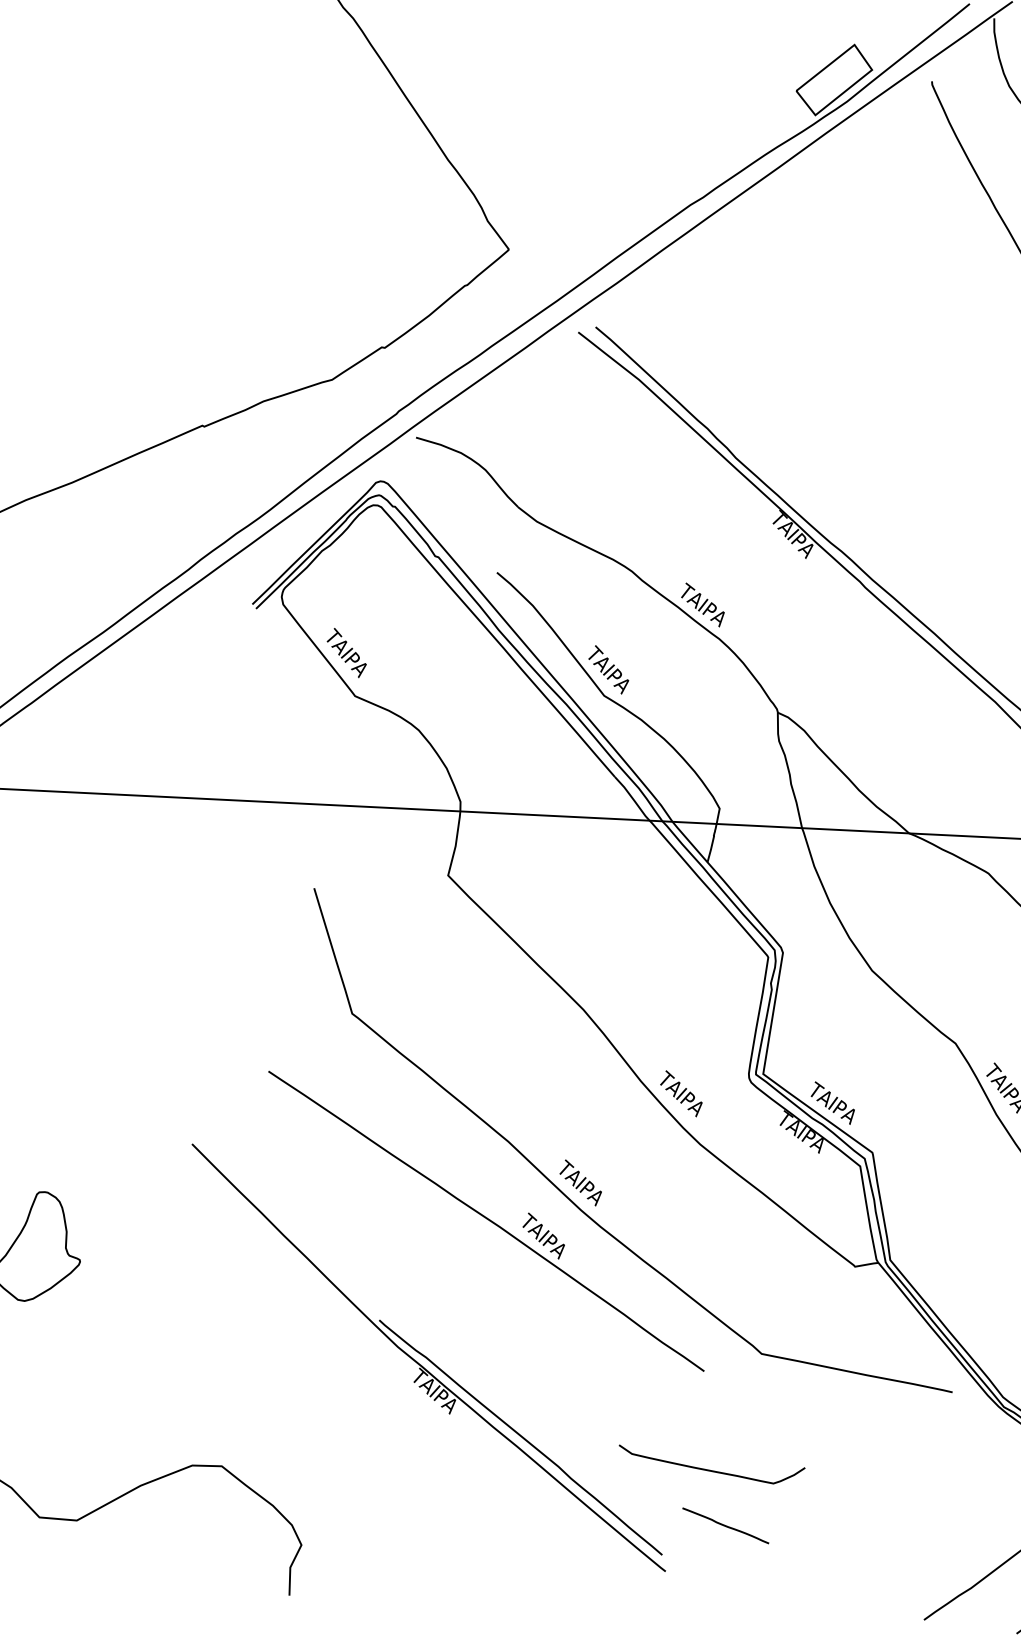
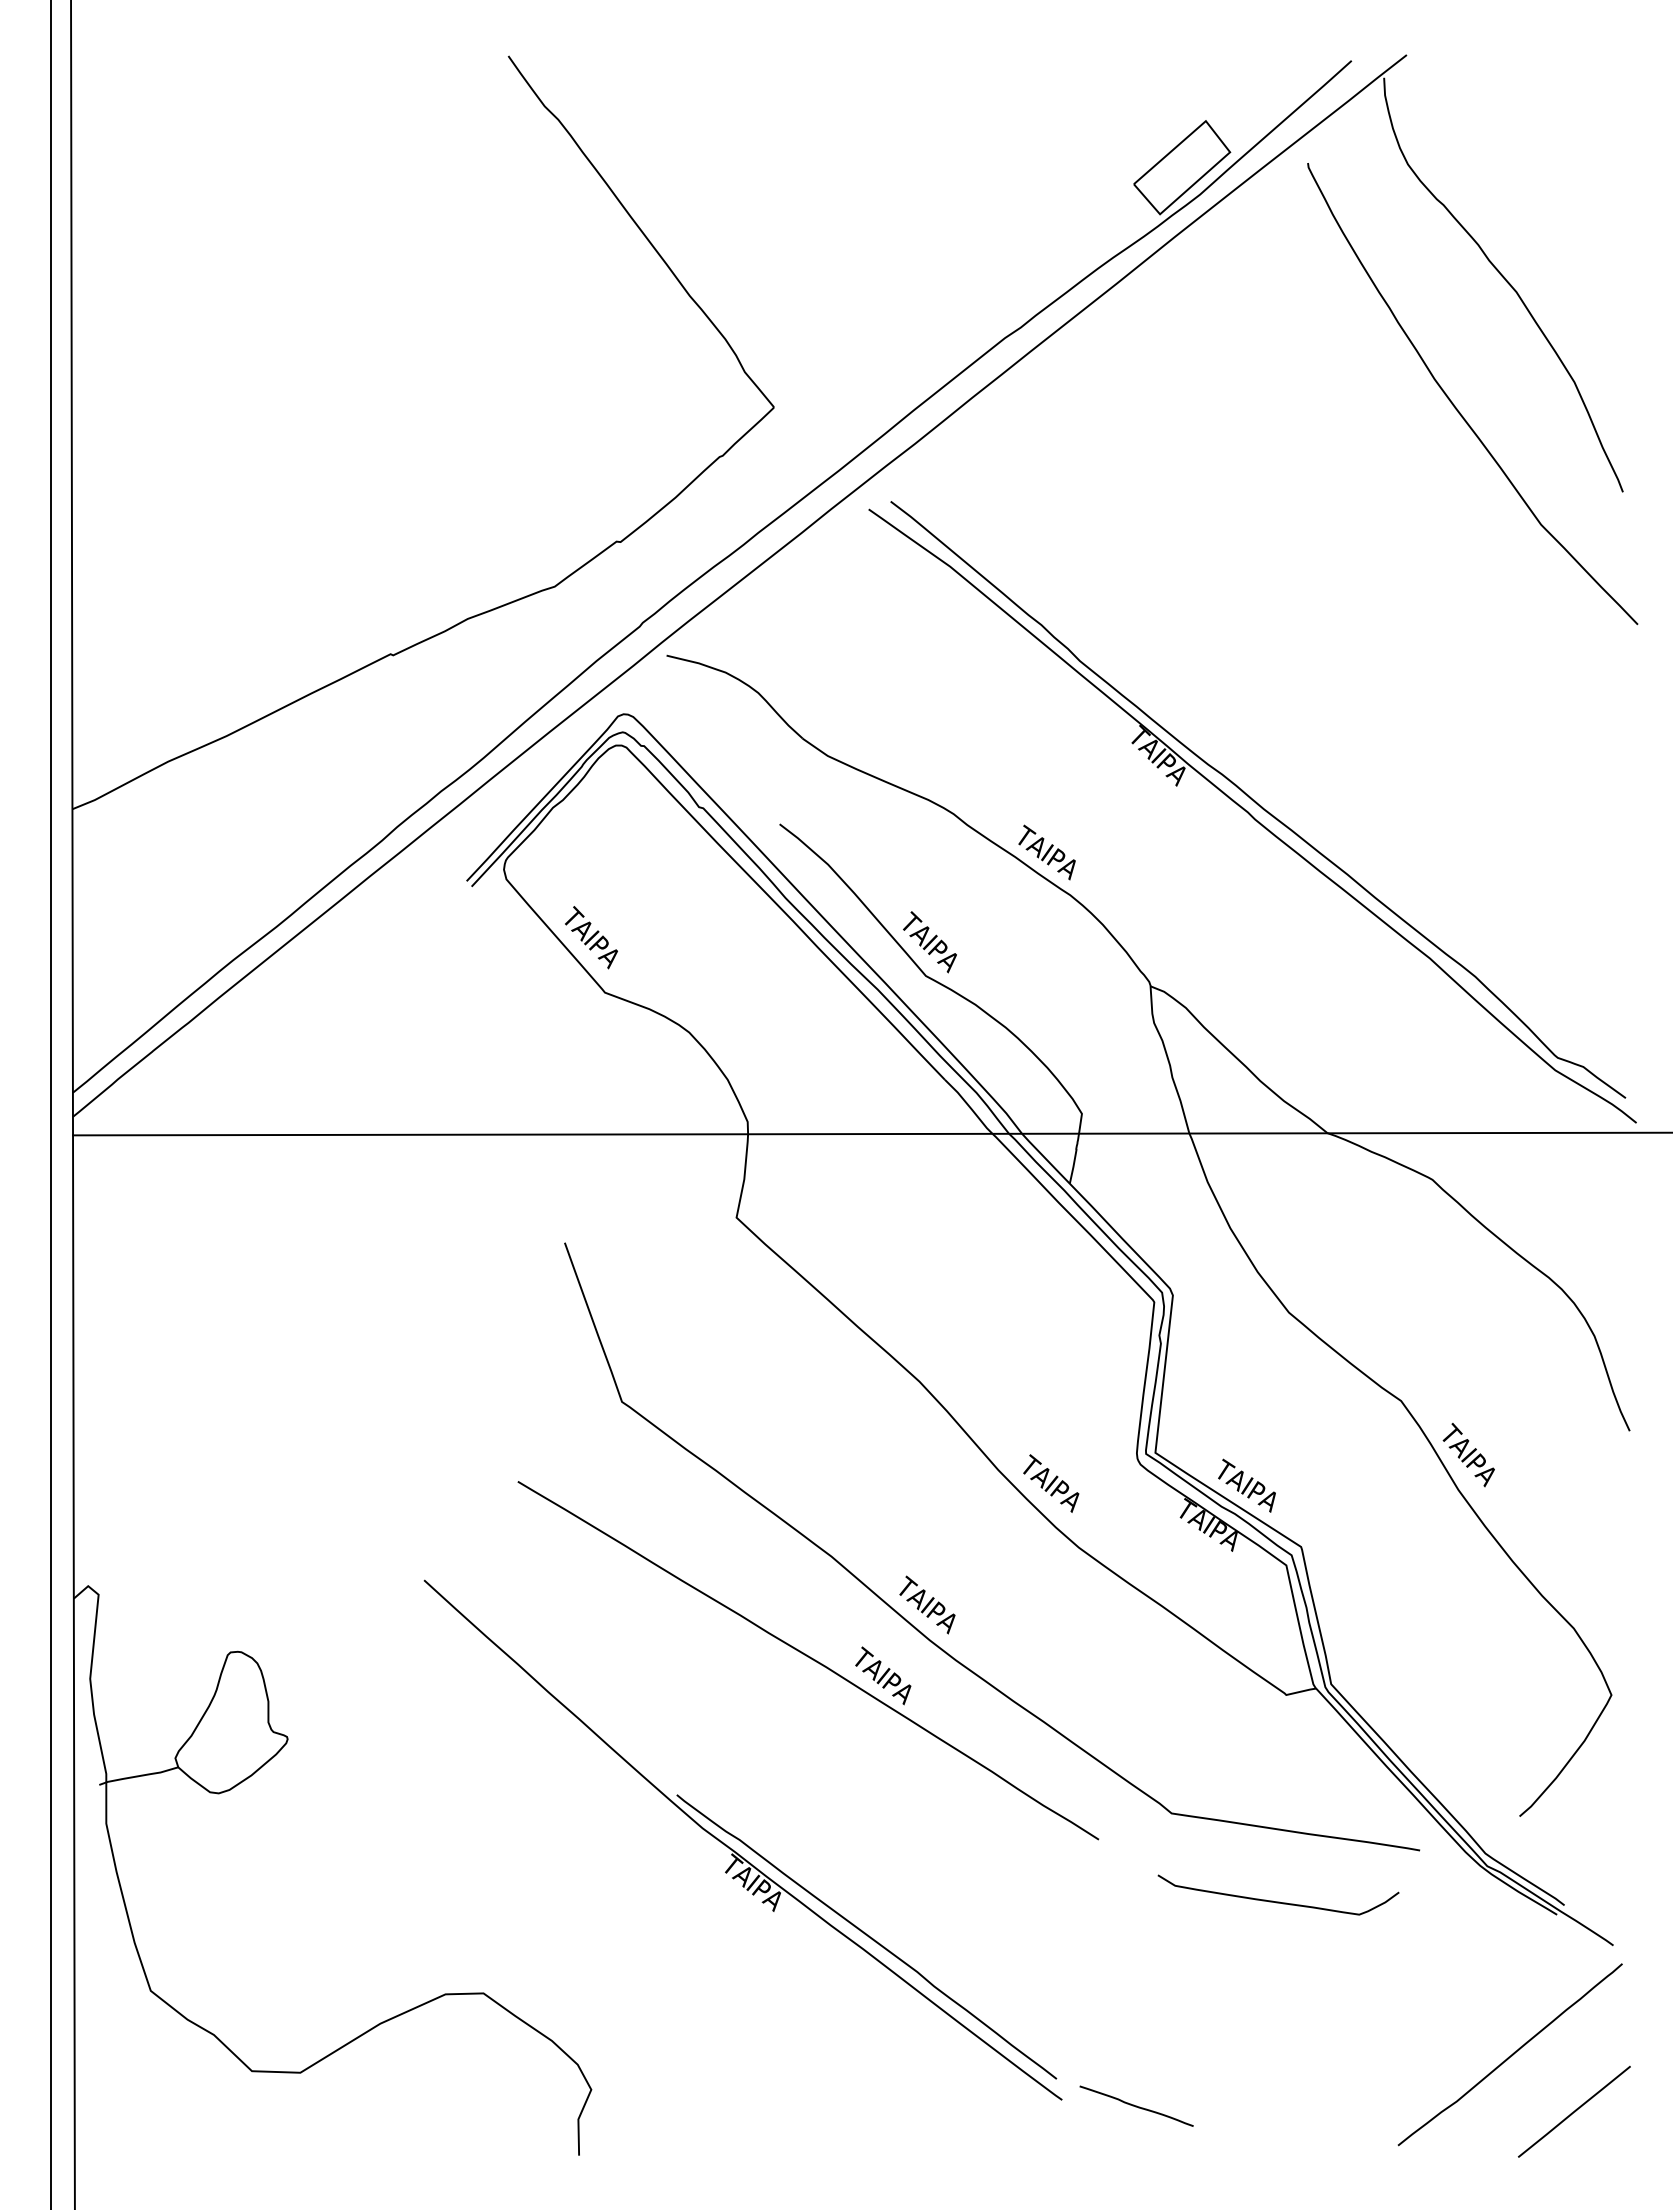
curve: (711, 1470) -> (1278, 1901), moved
curve: (725, 1525) -> (1136, 2105), moved

